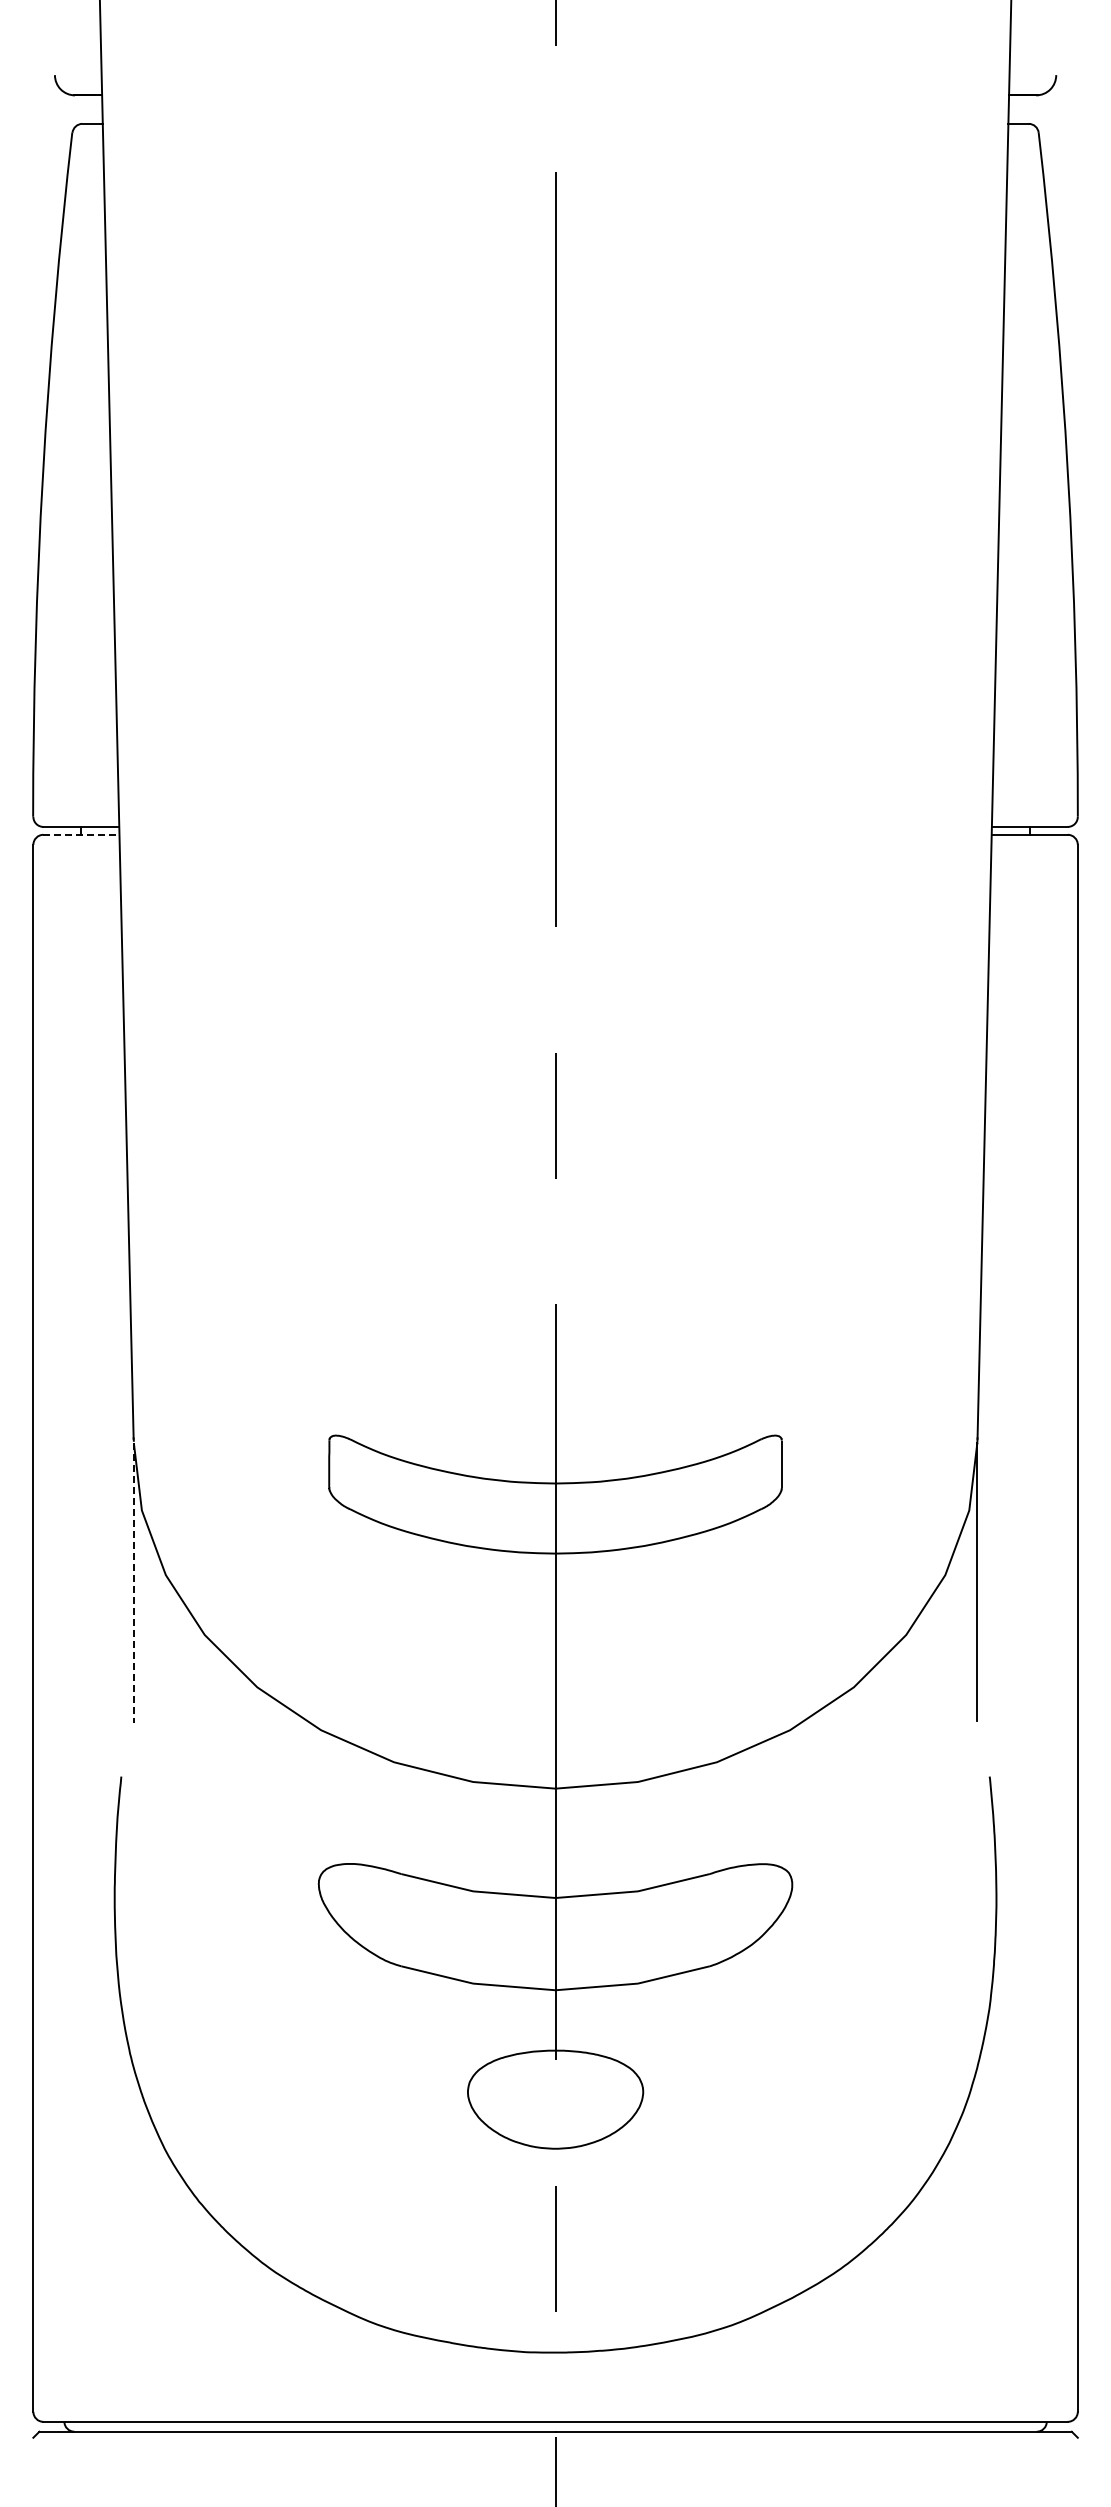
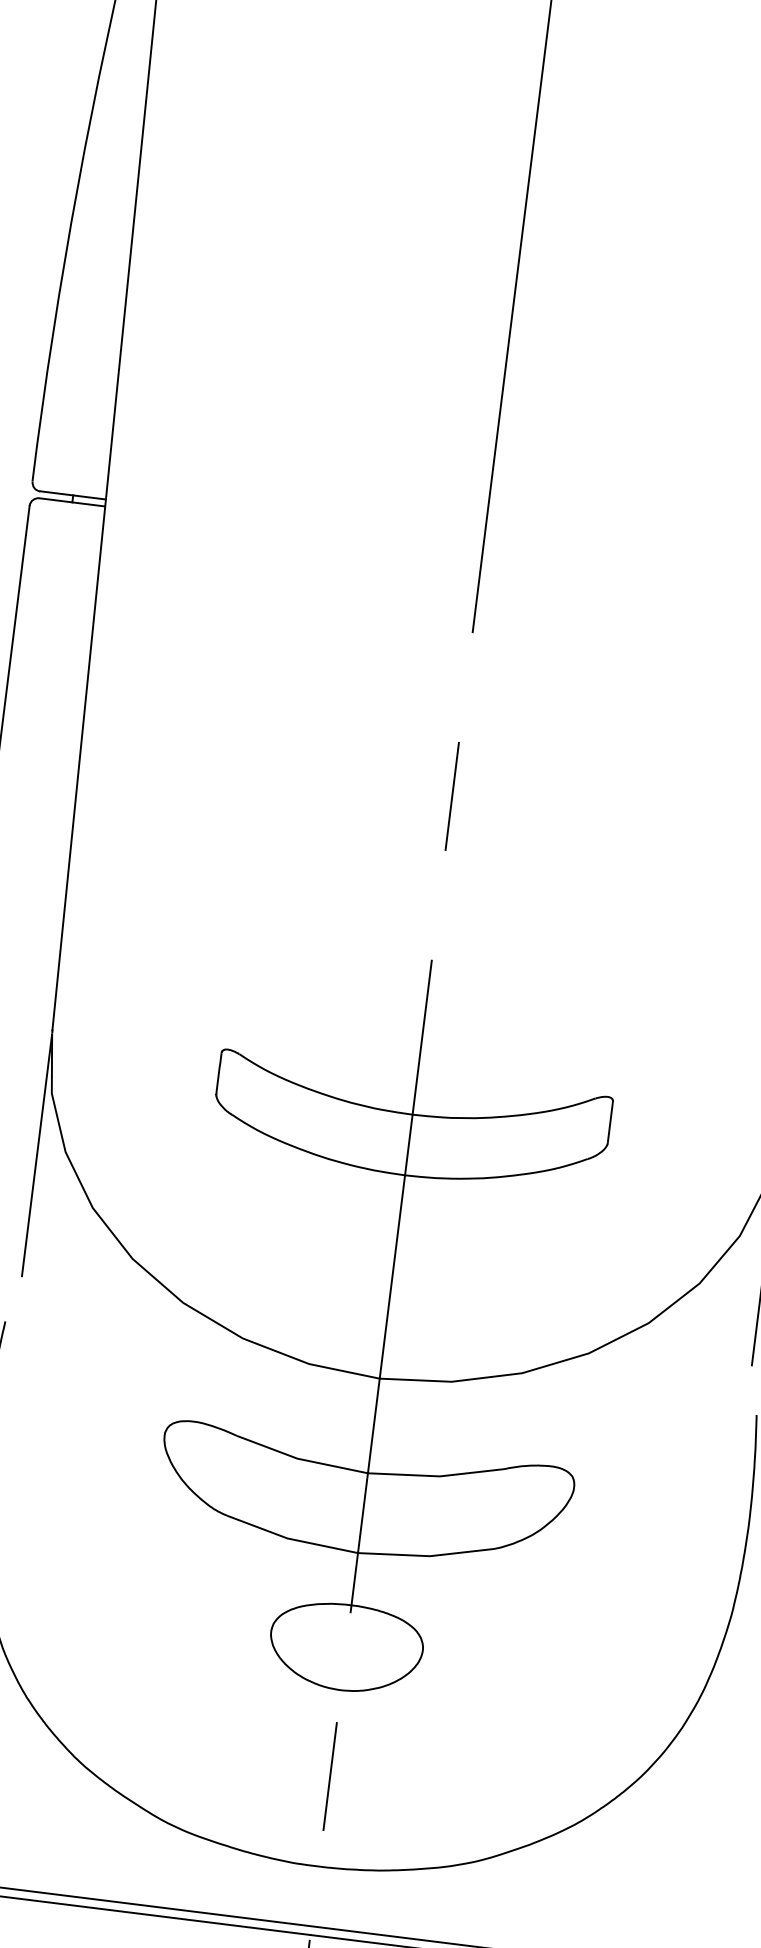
line: (81, 834) -> (72, 502), dashed -> solid
line: (133, 1582) -> (36, 1154), dashed -> solid

